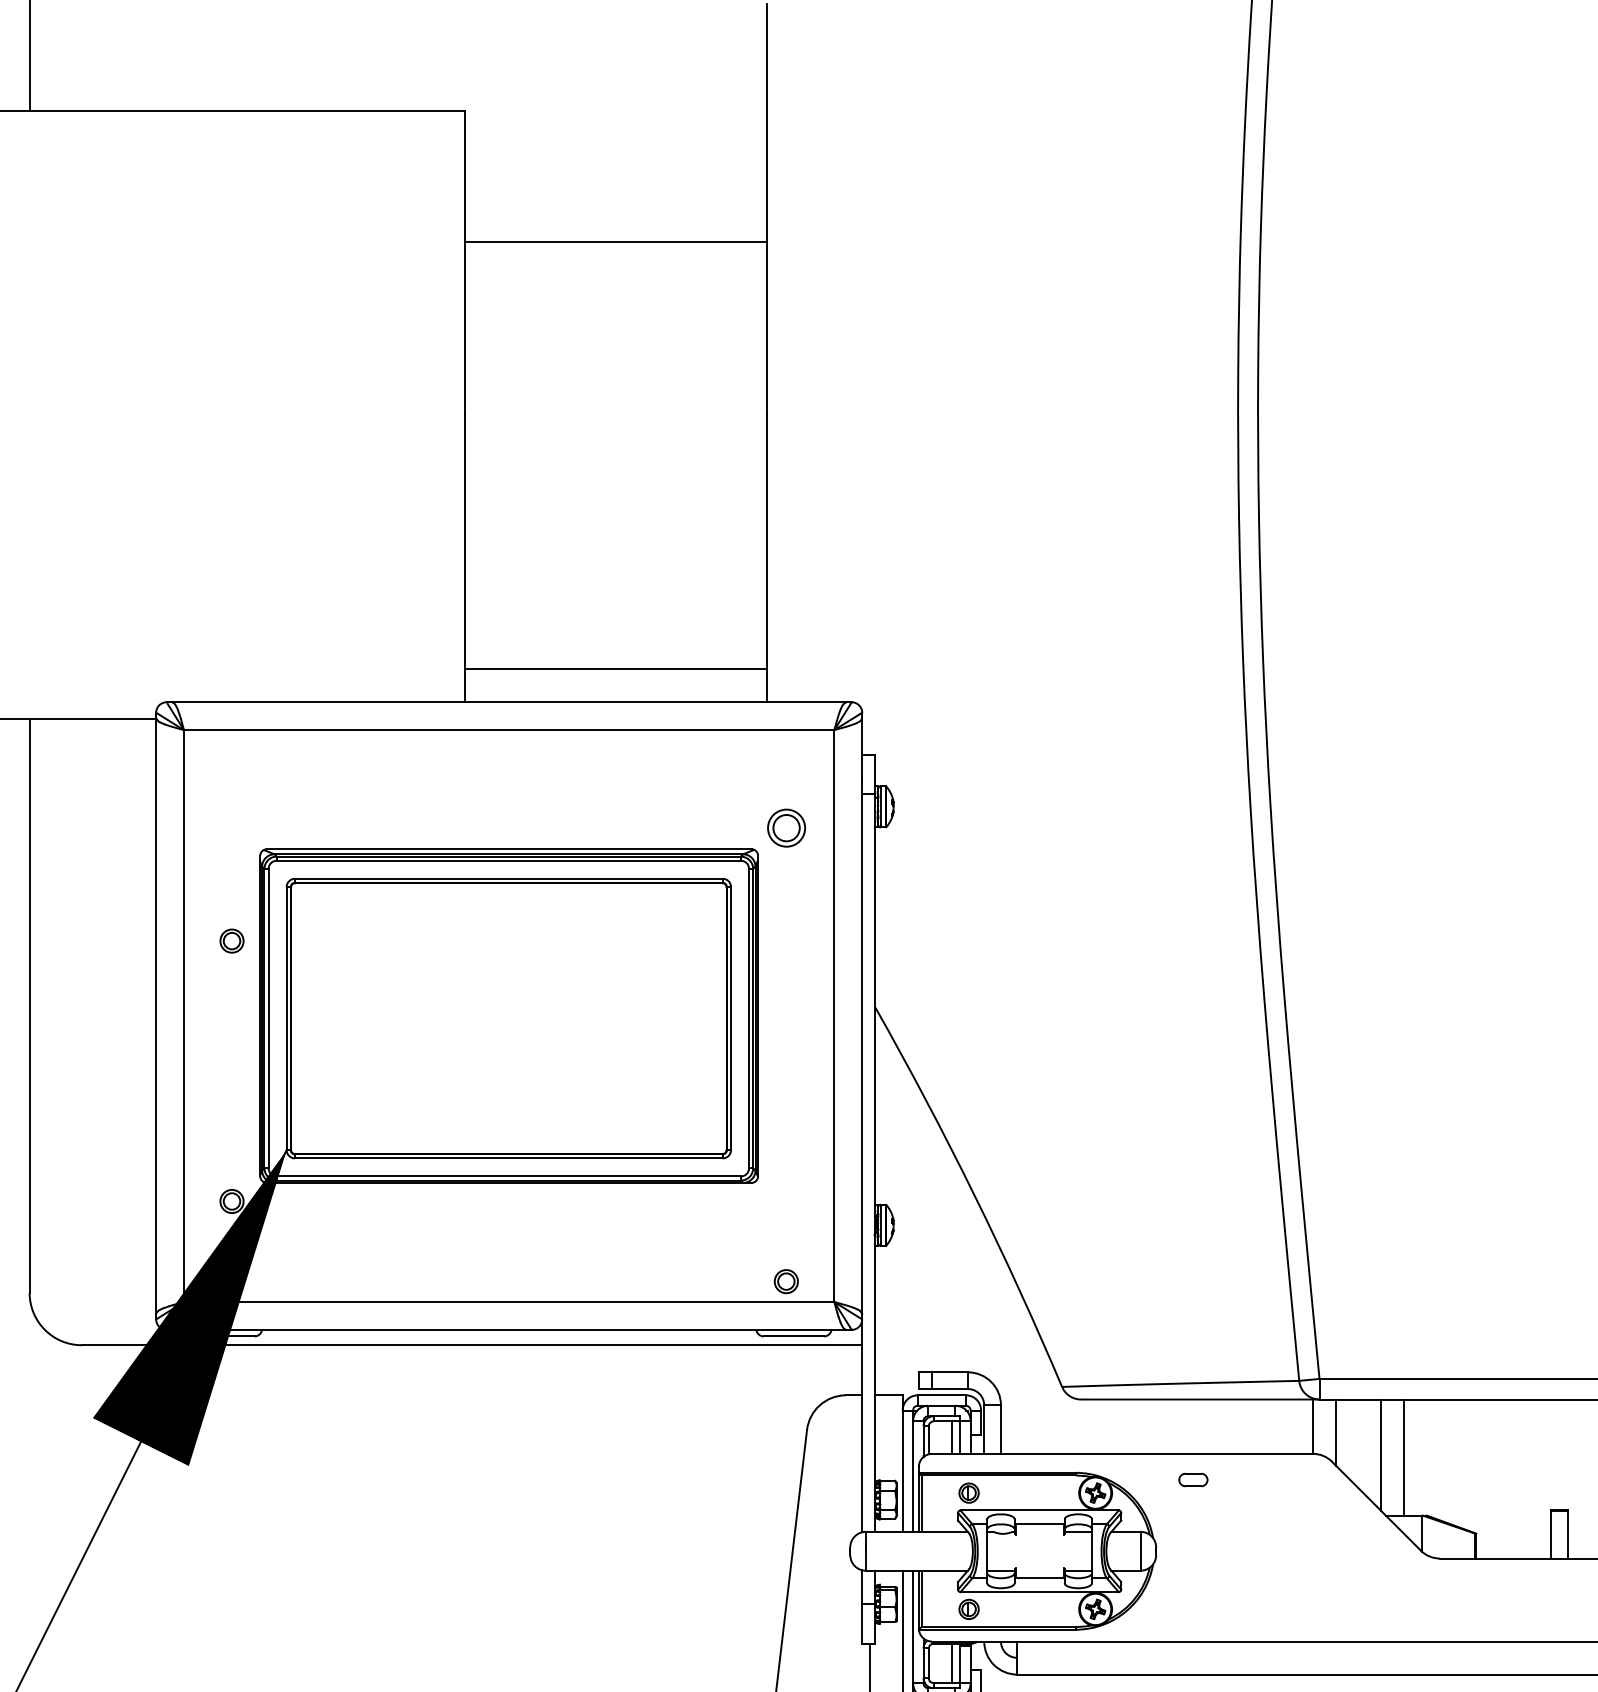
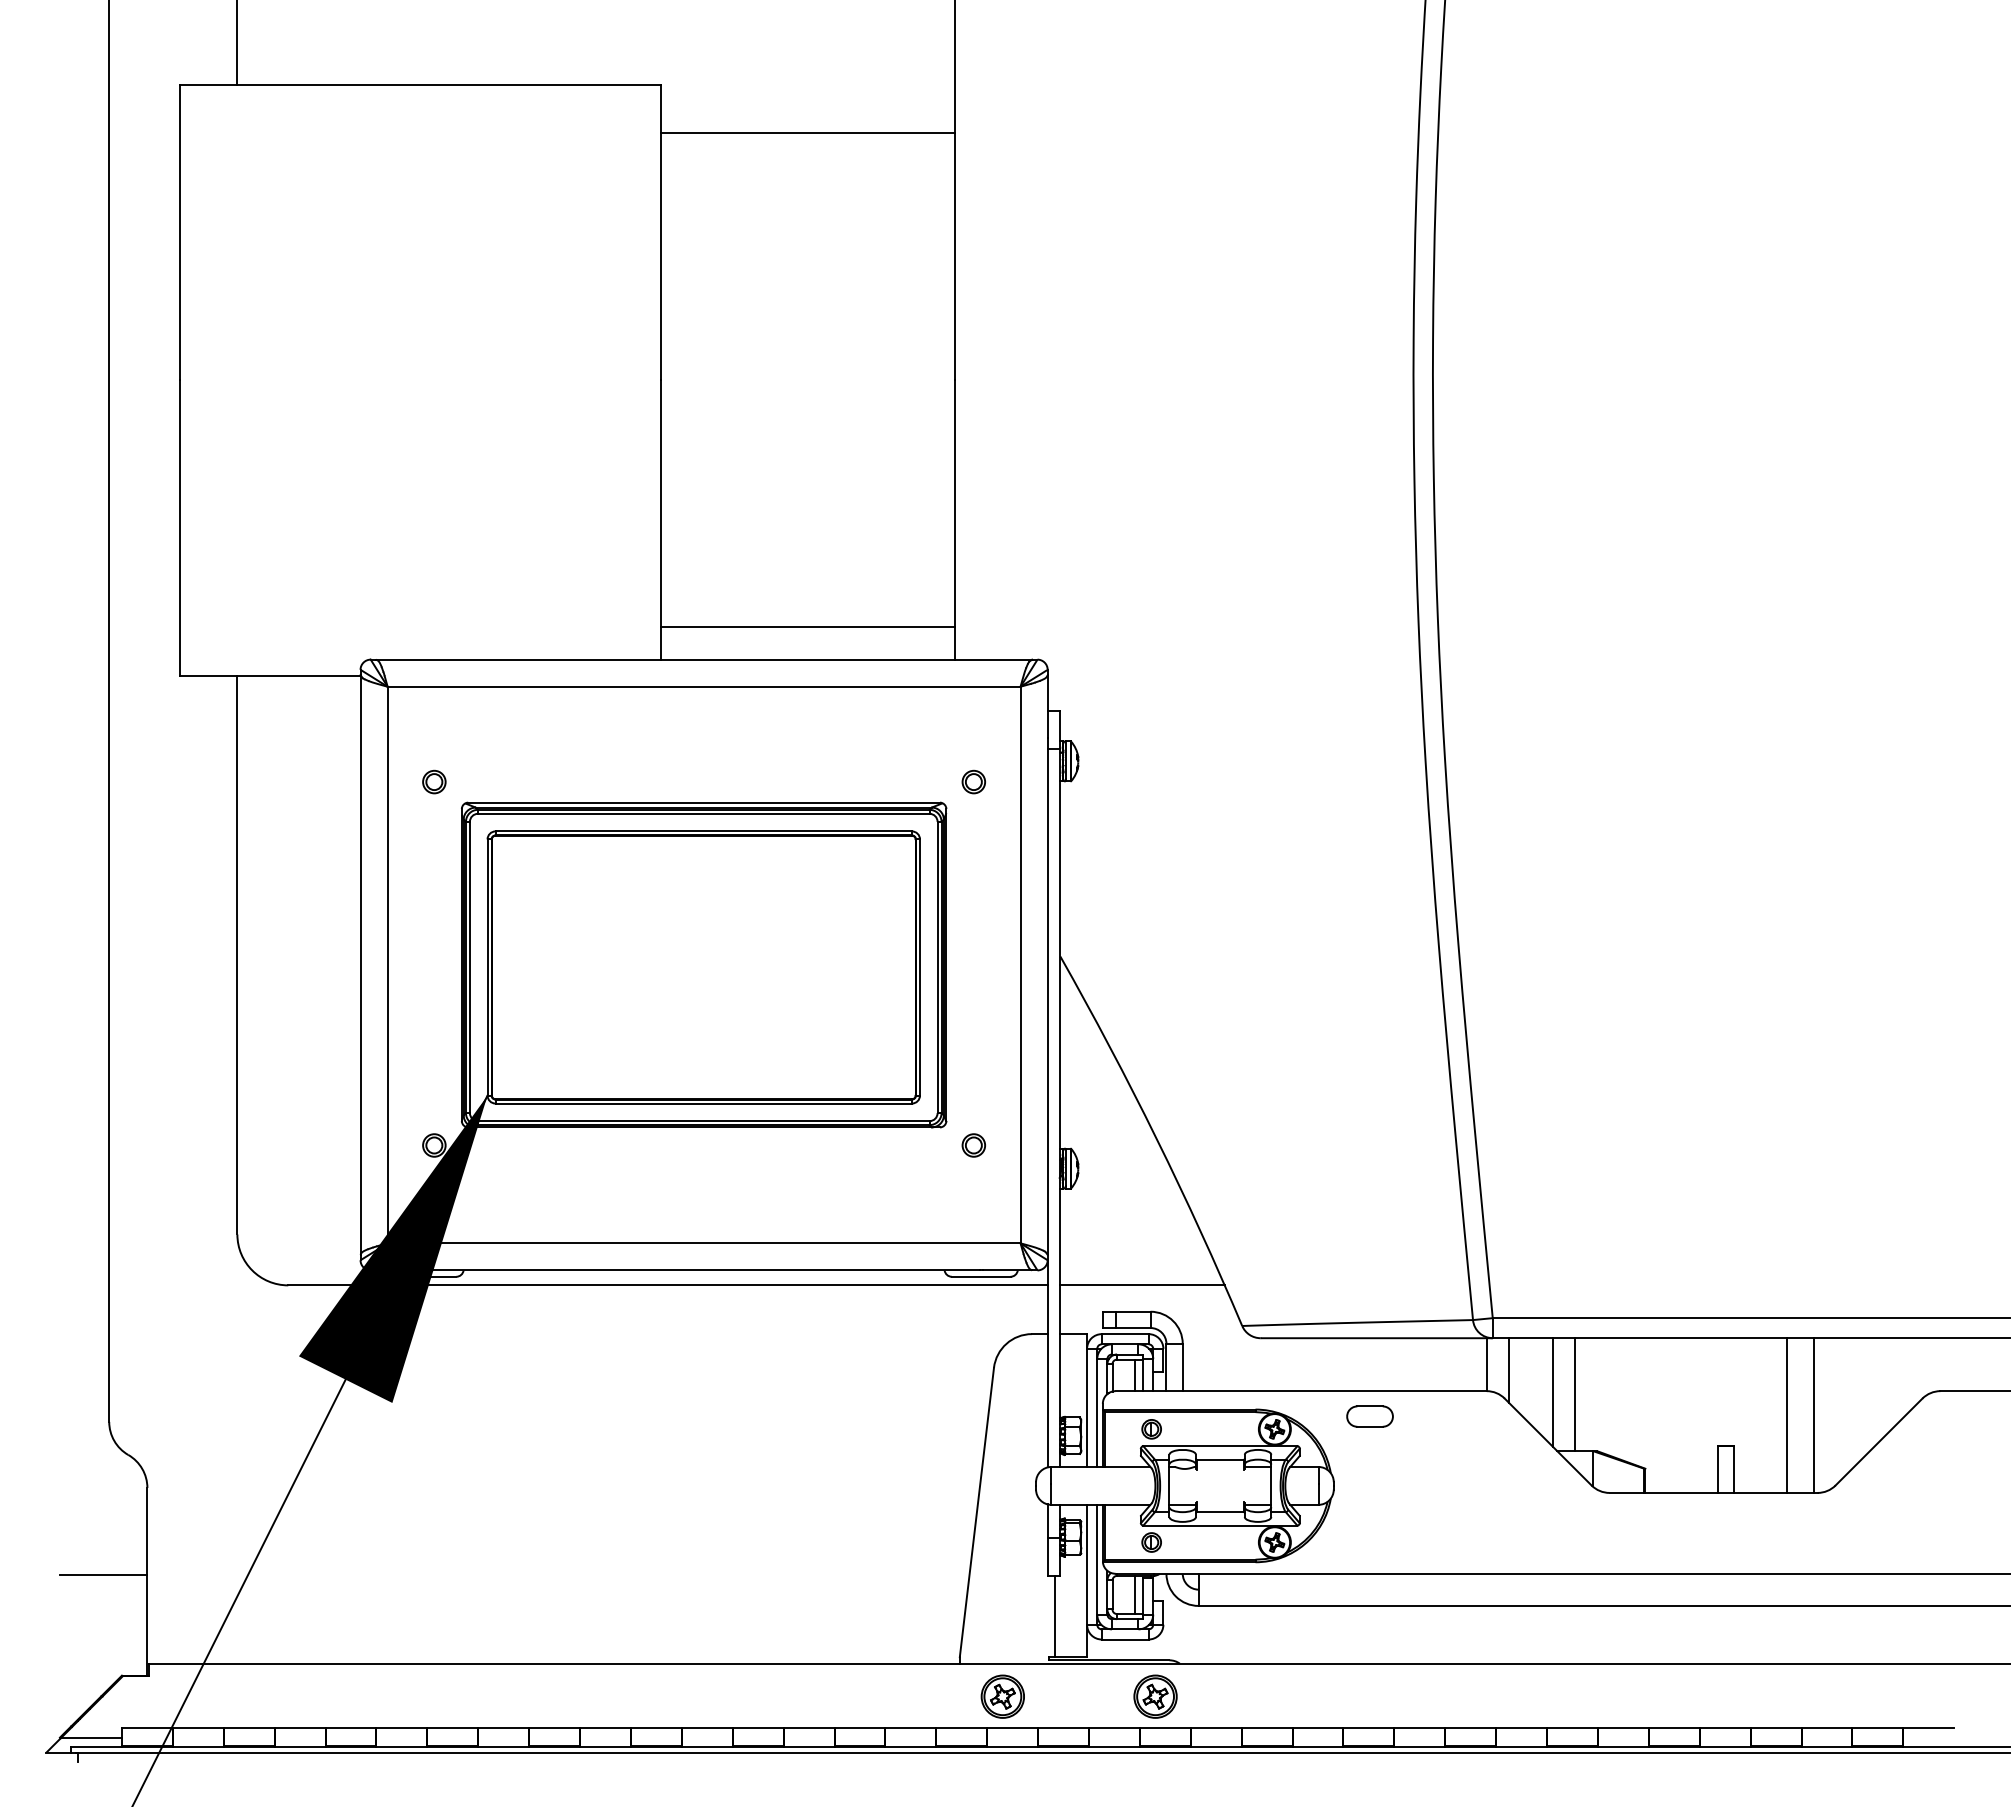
line: (615, 241) -> (807, 133), moved
part: (785, 827) -> (973, 781), size x0.62
part: (232, 940) -> (434, 781), moved
part: (785, 1281) -> (973, 1145), moved
line: (959, 1345) -> (1142, 1285), added
part: (1192, 1479) -> (1369, 1416), size x1.67

